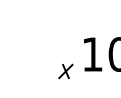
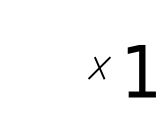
part: (65, 71) -> (98, 68), moved

